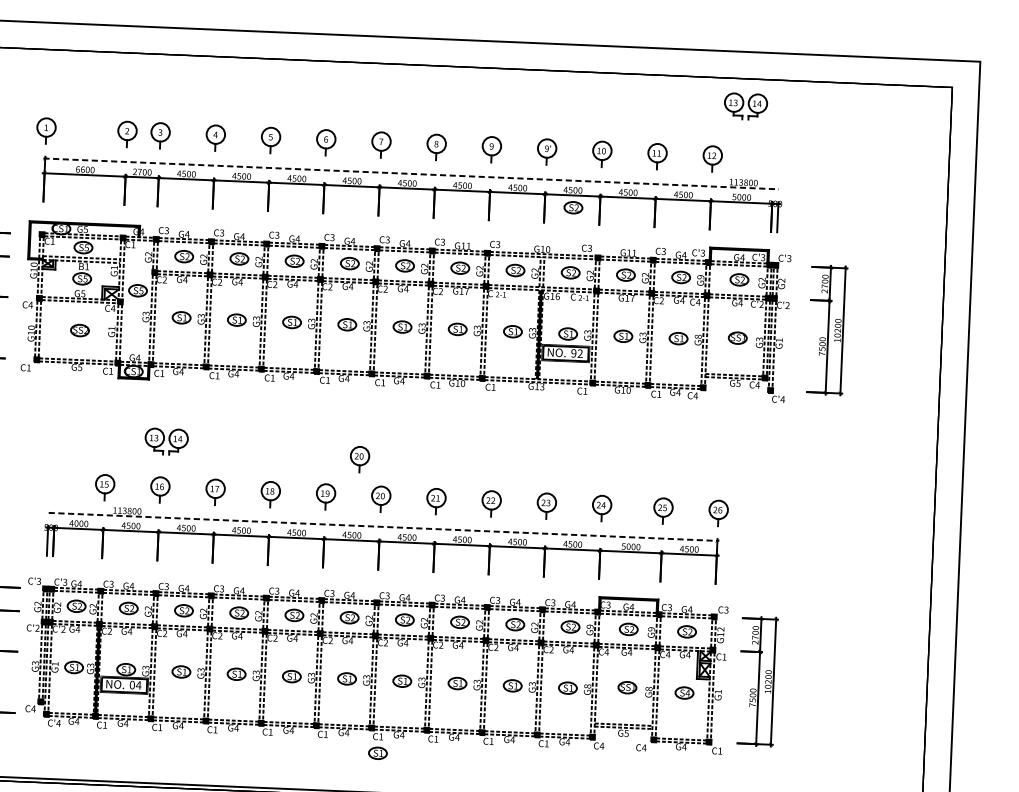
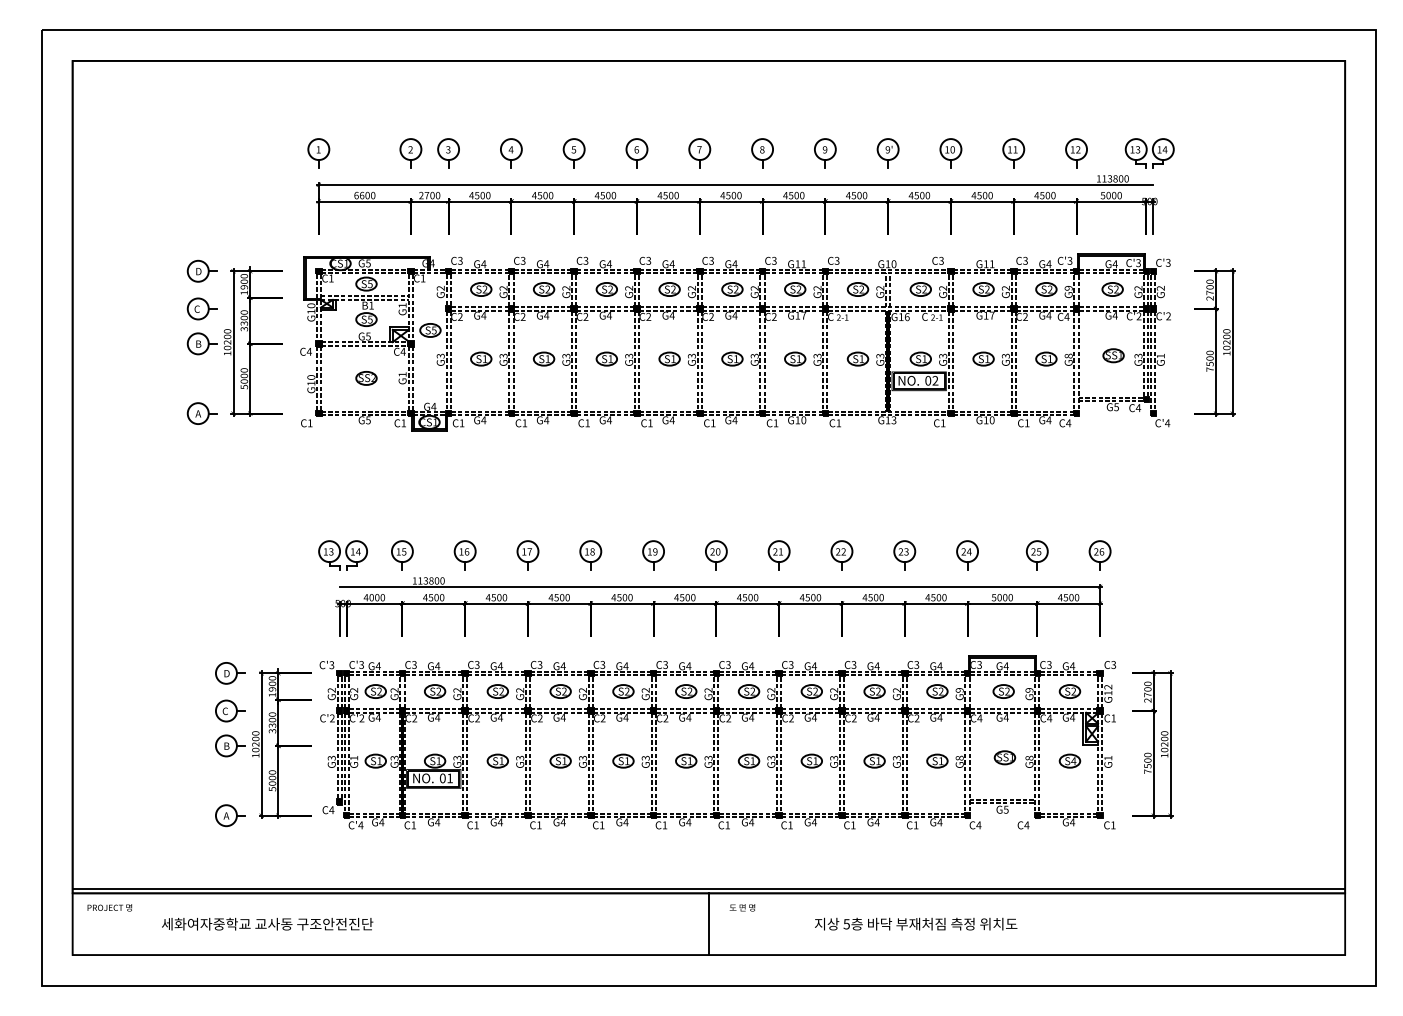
part: (745, 106) -> (1149, 153), moved
line: (411, 173) -> (735, 184), dashed -> solid
part: (573, 207) -> (920, 215), removed
text: (574, 353) -> (928, 380), 92 -> 02
part: (166, 441) -> (342, 555), moved
part: (360, 459) -> (690, 511), removed
line: (384, 526) -> (721, 586), dashed -> solid
text: (138, 685) -> (449, 778), 04 -> 01
part: (377, 752) -> (724, 843), removed

